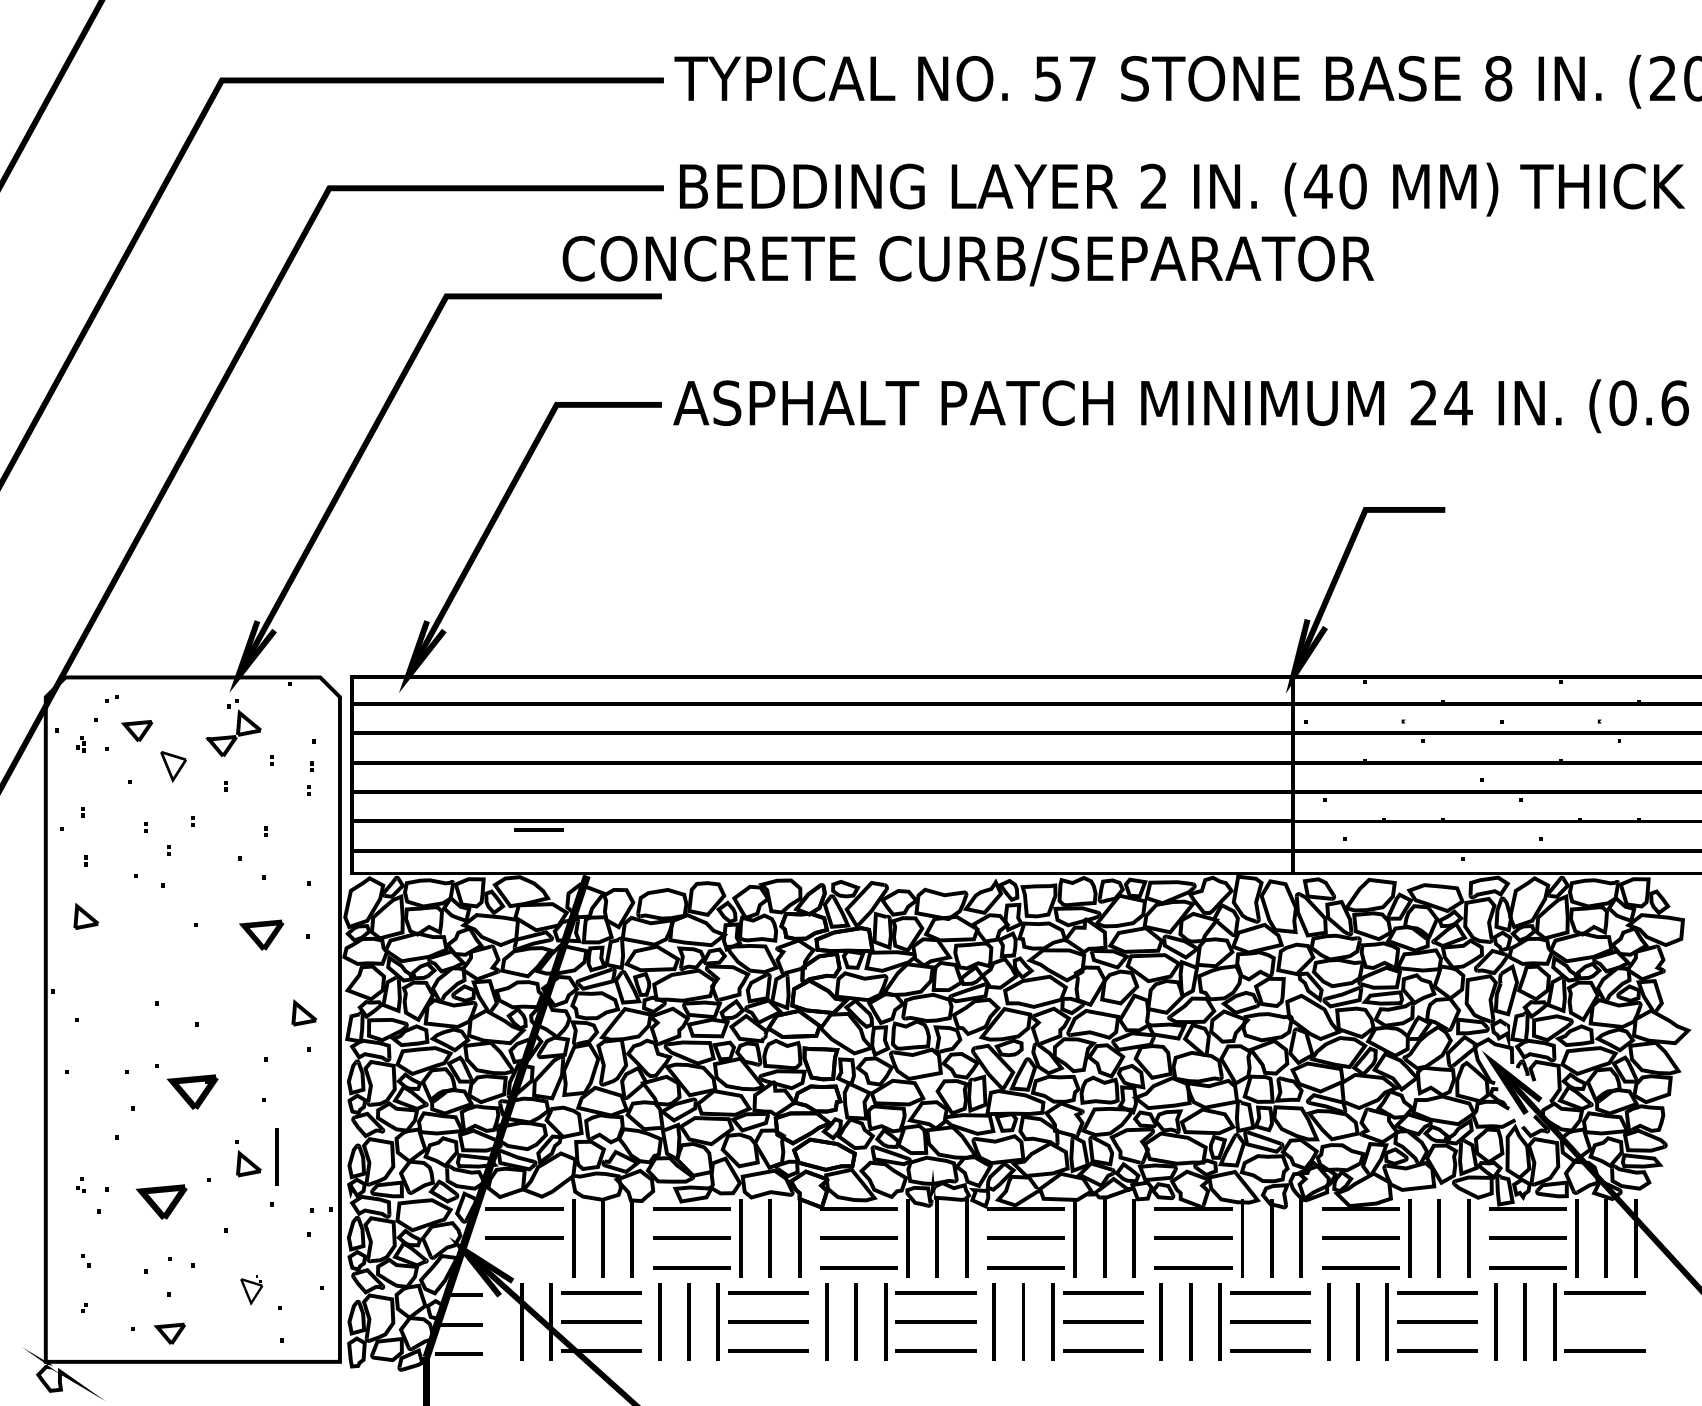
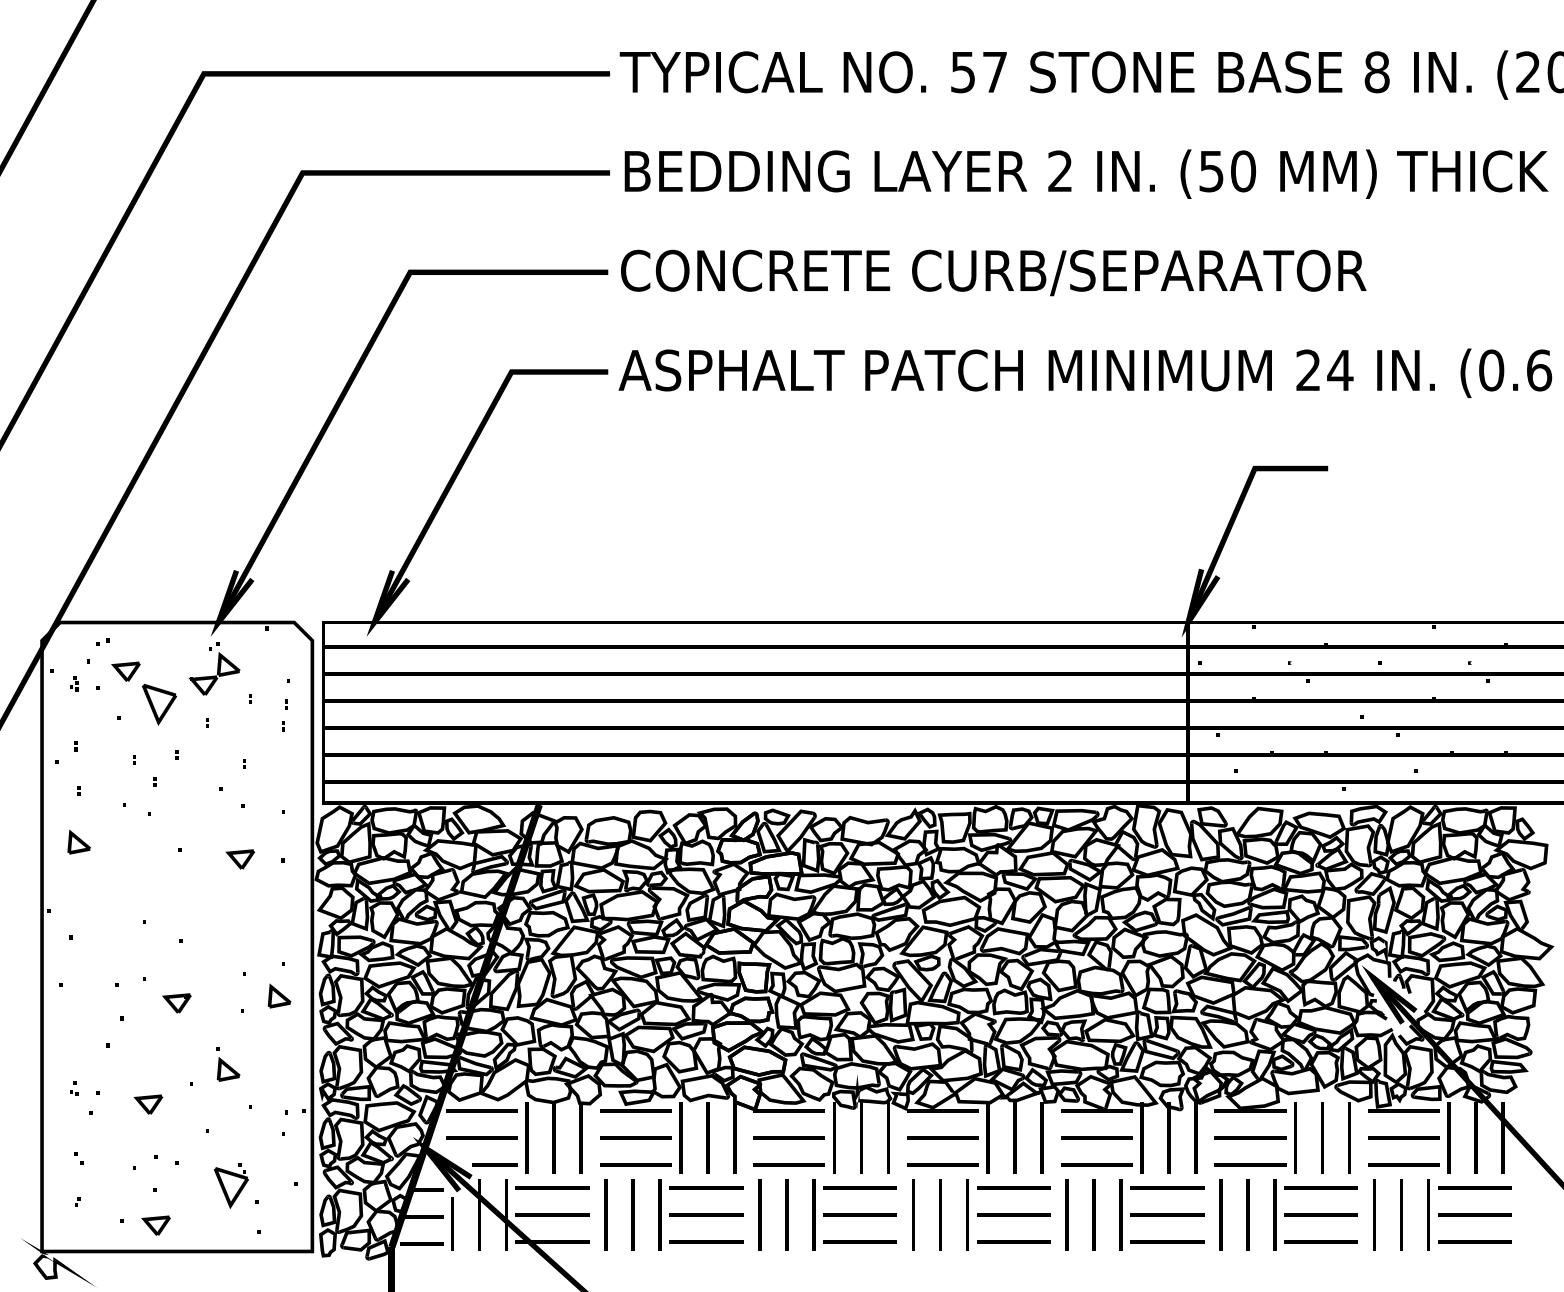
text: (1318, 186) -> (1211, 171), (40 -> (50
text: (967, 261) -> (992, 273), moved
part: (173, 766) -> (159, 704), size x1.43
line: (538, 829) -> (494, 1164), moved
part: (261, 935) -> (240, 859), size x0.71
part: (303, 1012) -> (278, 995), moved
part: (192, 1091) -> (176, 1003), size x0.62
line: (276, 1156) -> (451, 1223), moved
part: (161, 1201) -> (148, 1104), size x0.62
part: (251, 1290) -> (231, 1185), size x1.67
line: (1604, 1321) -> (1474, 1214), added

